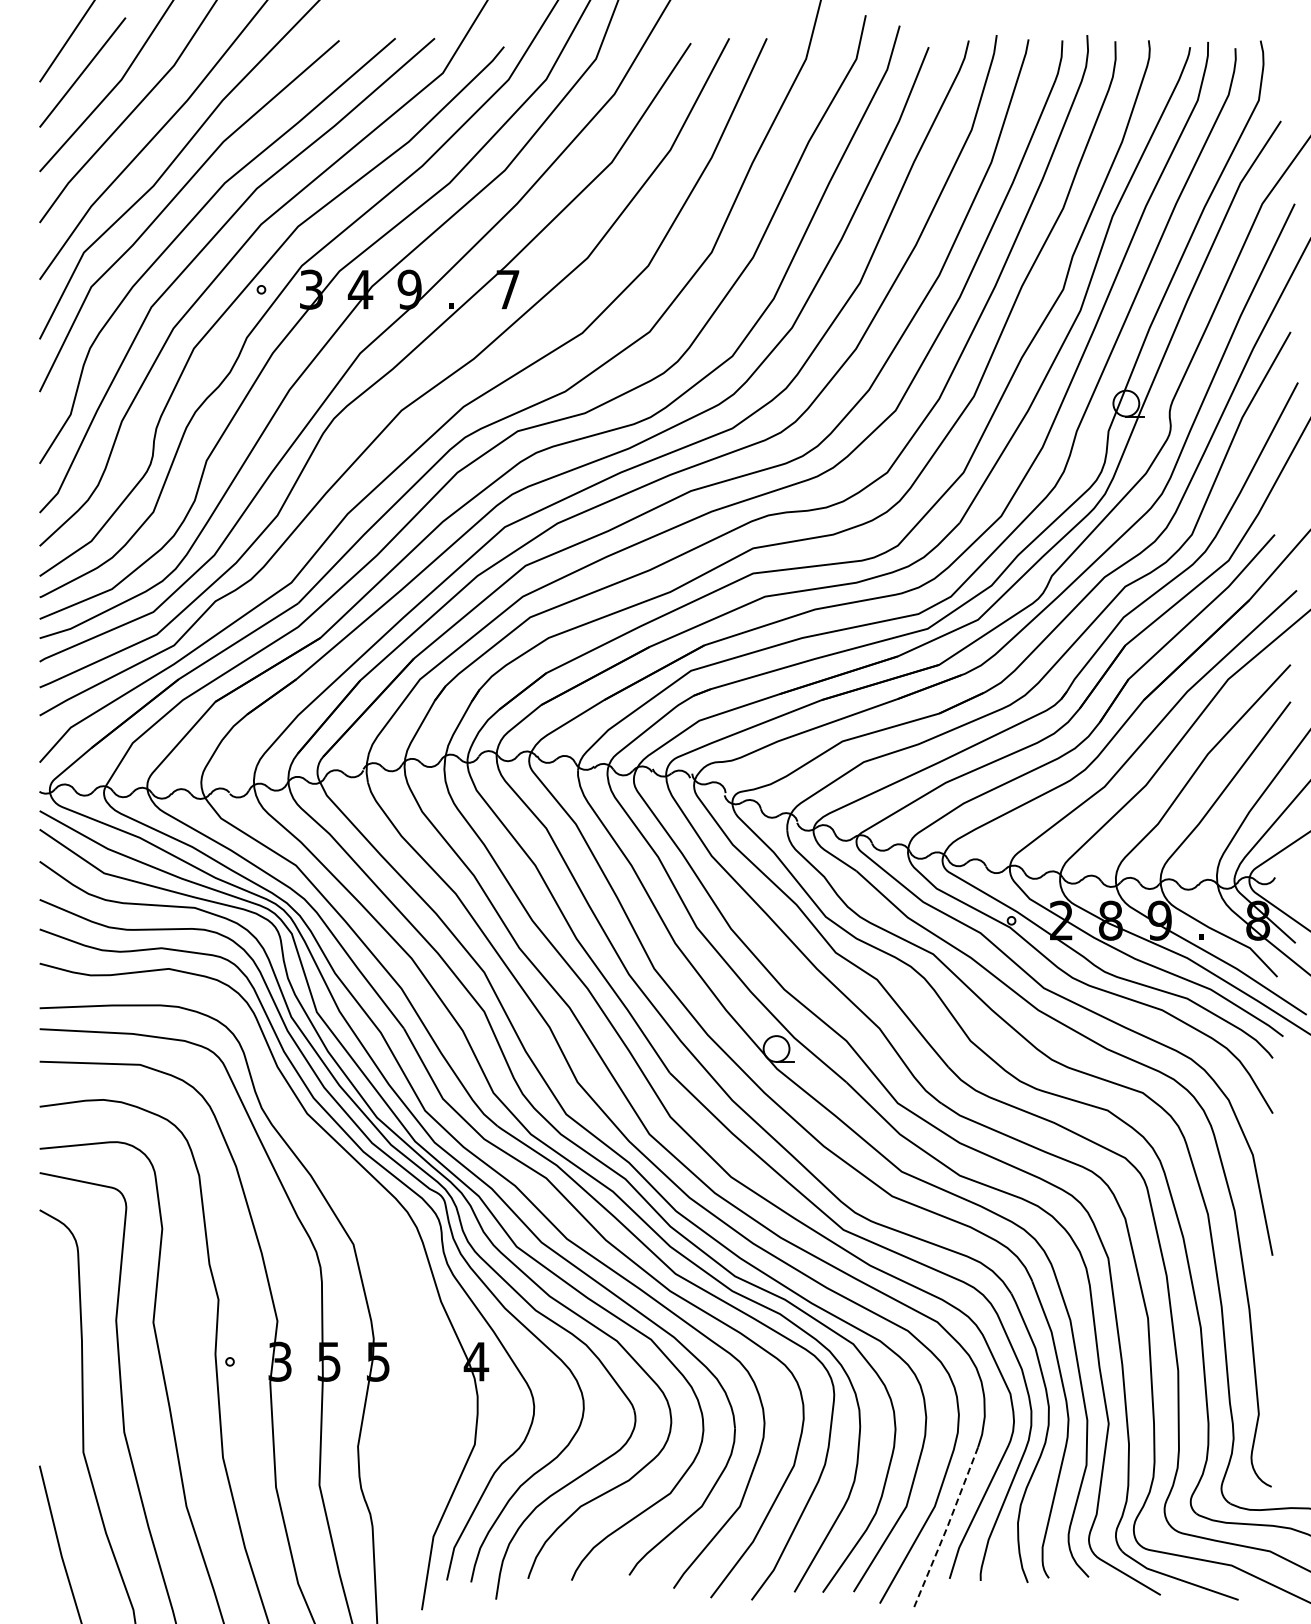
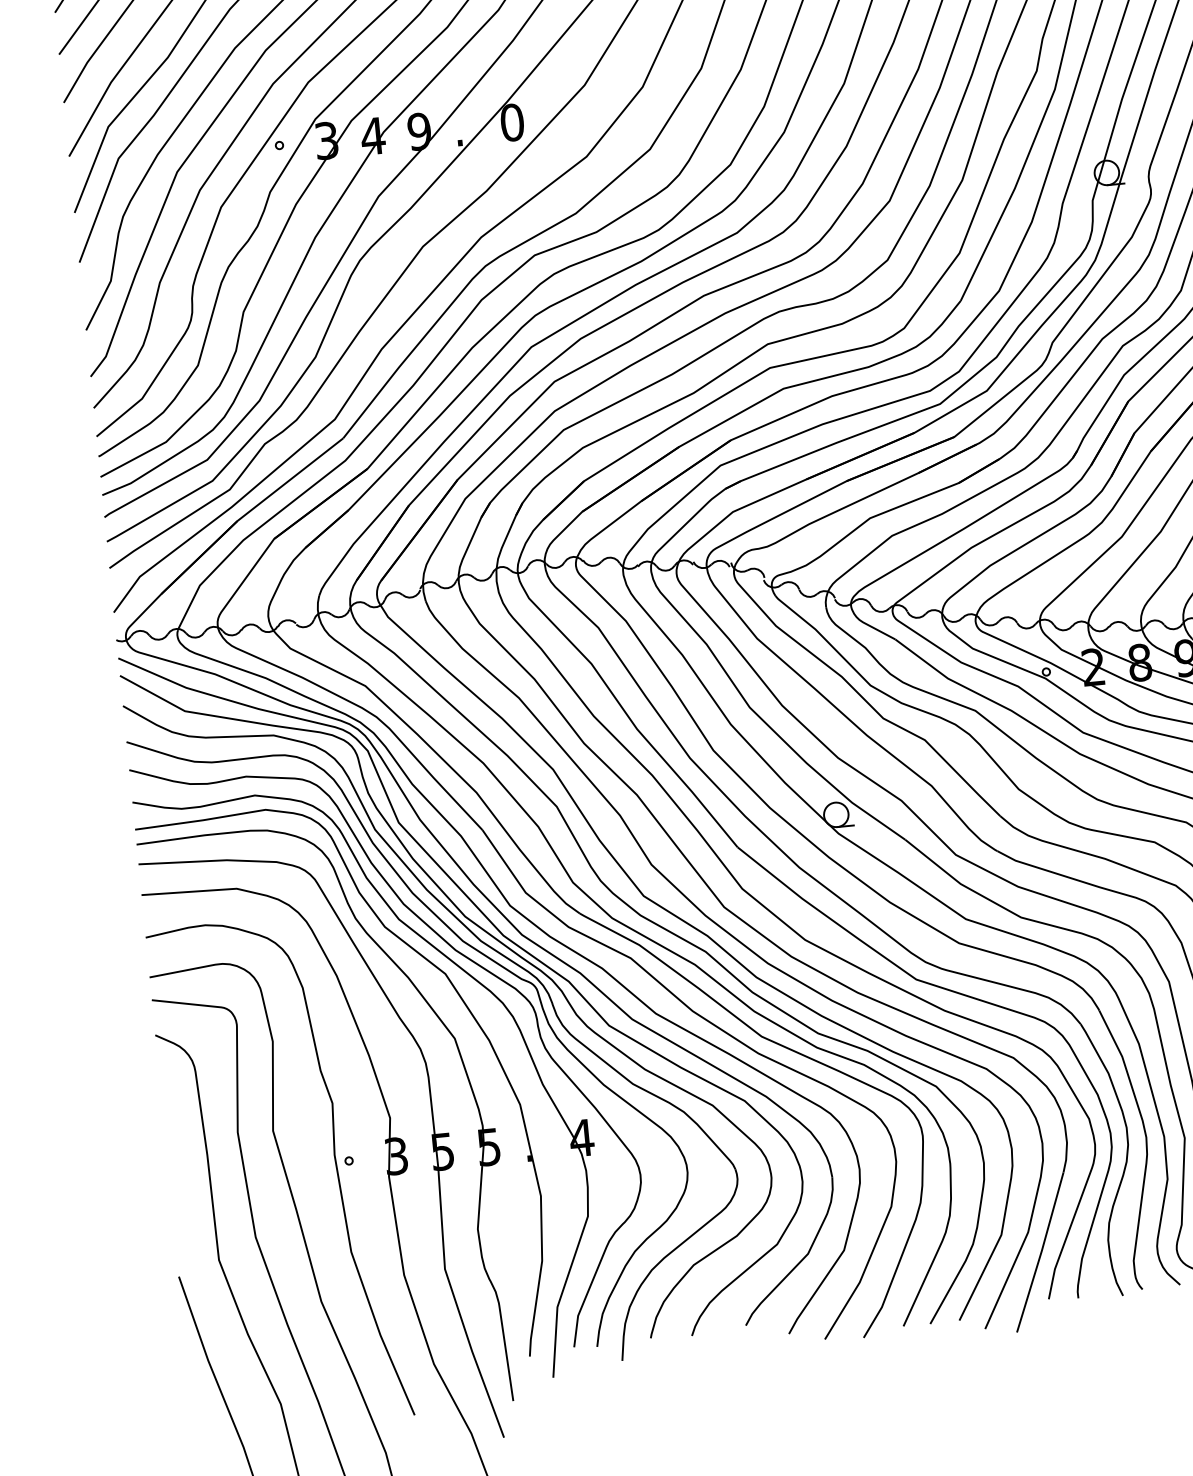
text: (508, 289) -> (512, 122), 7 -> 0
part: (370, 1216) -> (468, 1010), added
line: (946, 1529) -> (1041, 1252), dashed -> solid

